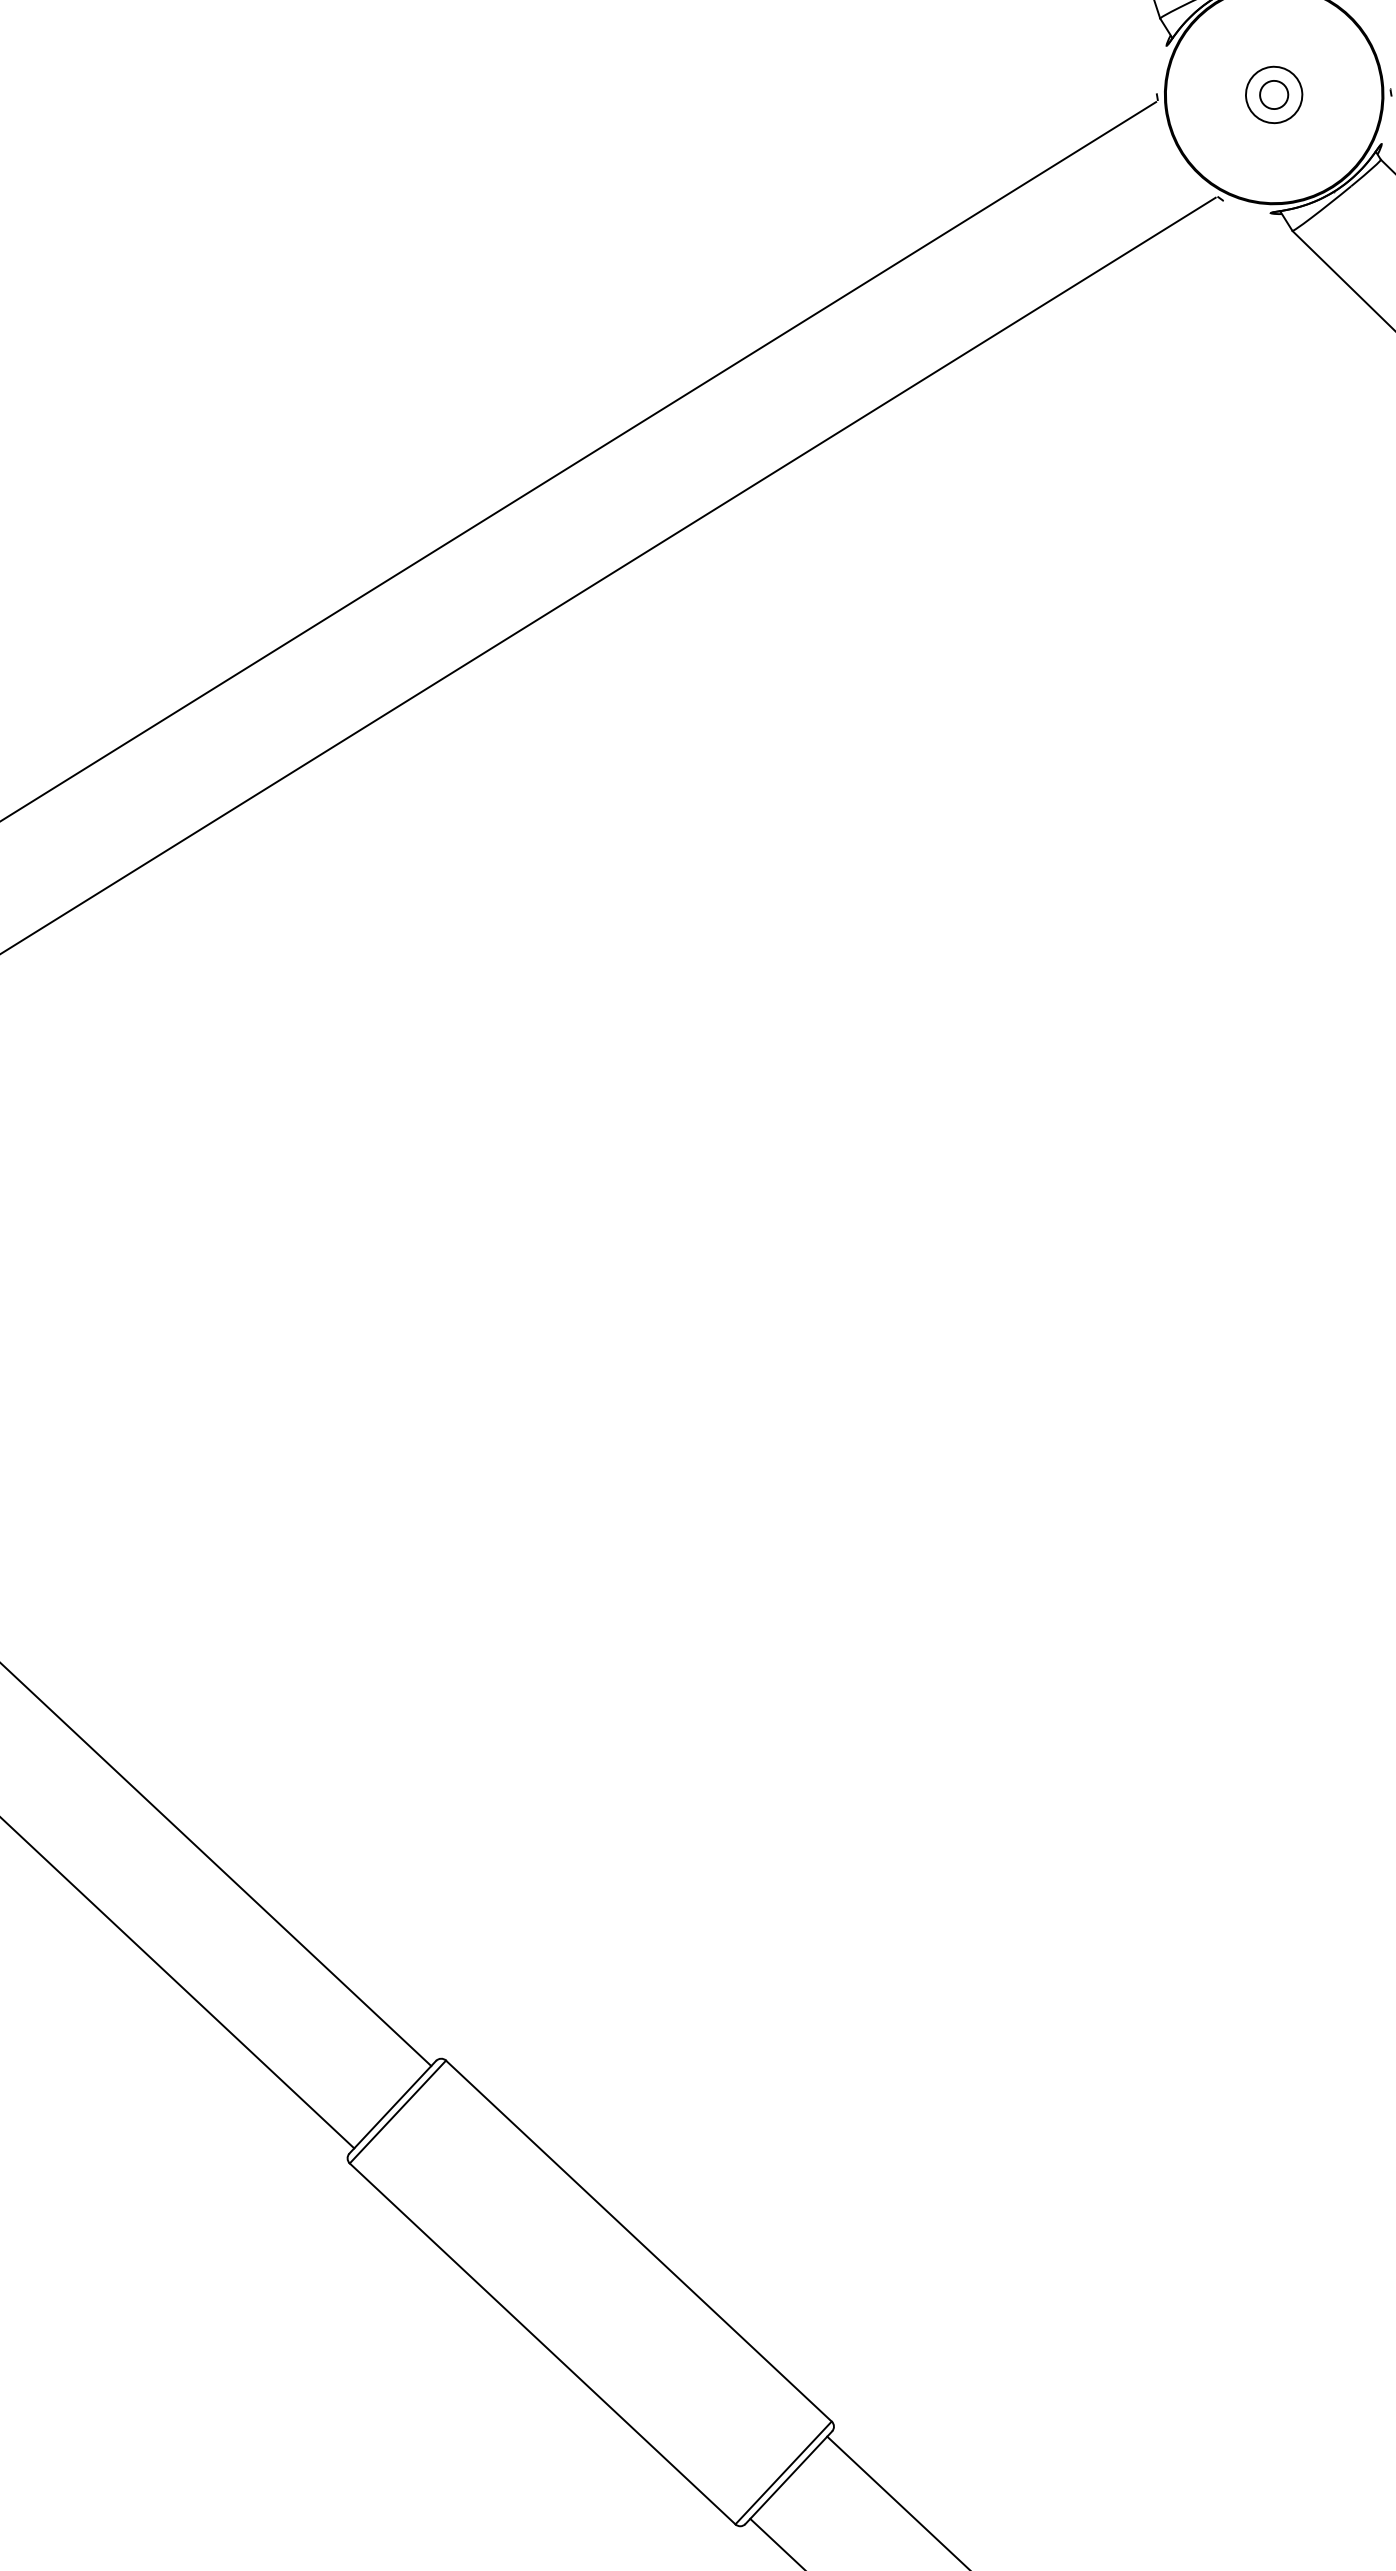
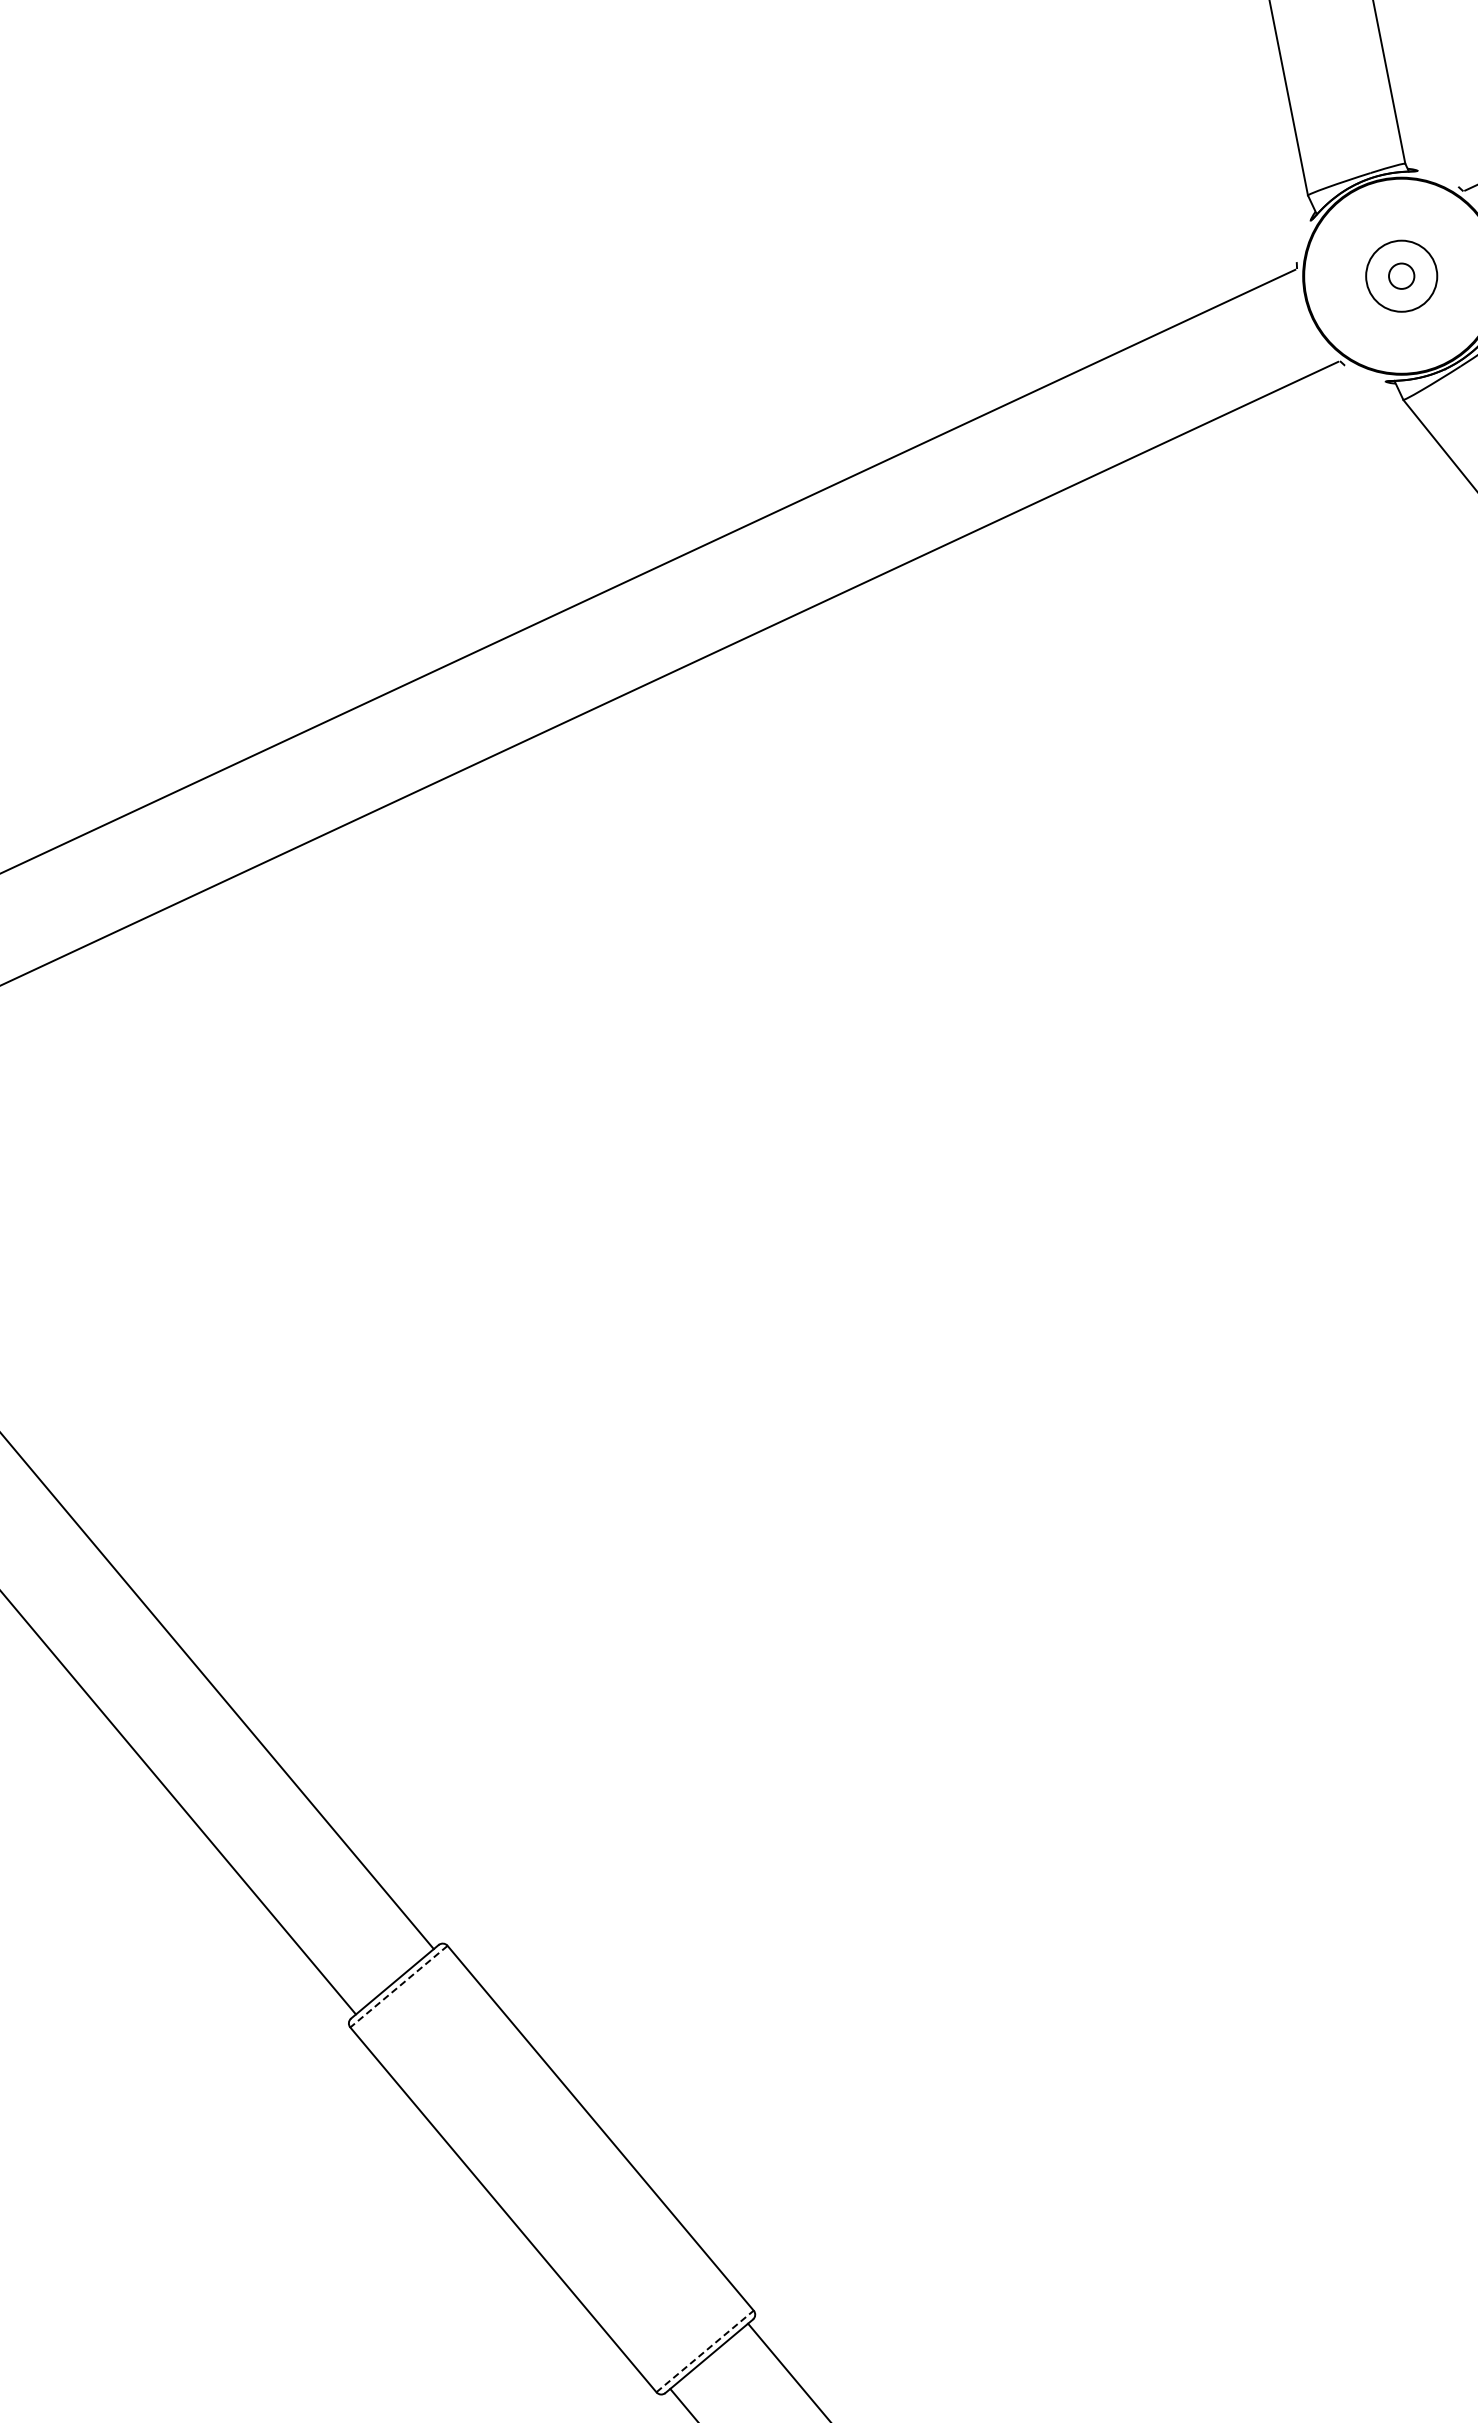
circle: (1273, 94) -> (1401, 275), size x1.4
line: (397, 2111) -> (398, 1986), solid -> dashed
line: (784, 2472) -> (705, 2351), solid -> dashed

